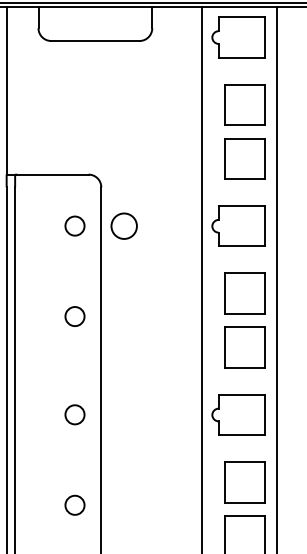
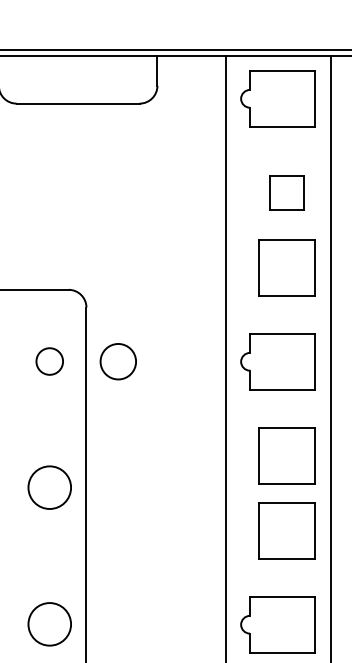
part: (244, 104) -> (285, 192), size x0.6
circle: (74, 316) -> (49, 487), size x1.6
circle: (74, 414) -> (49, 624), size x1.6

